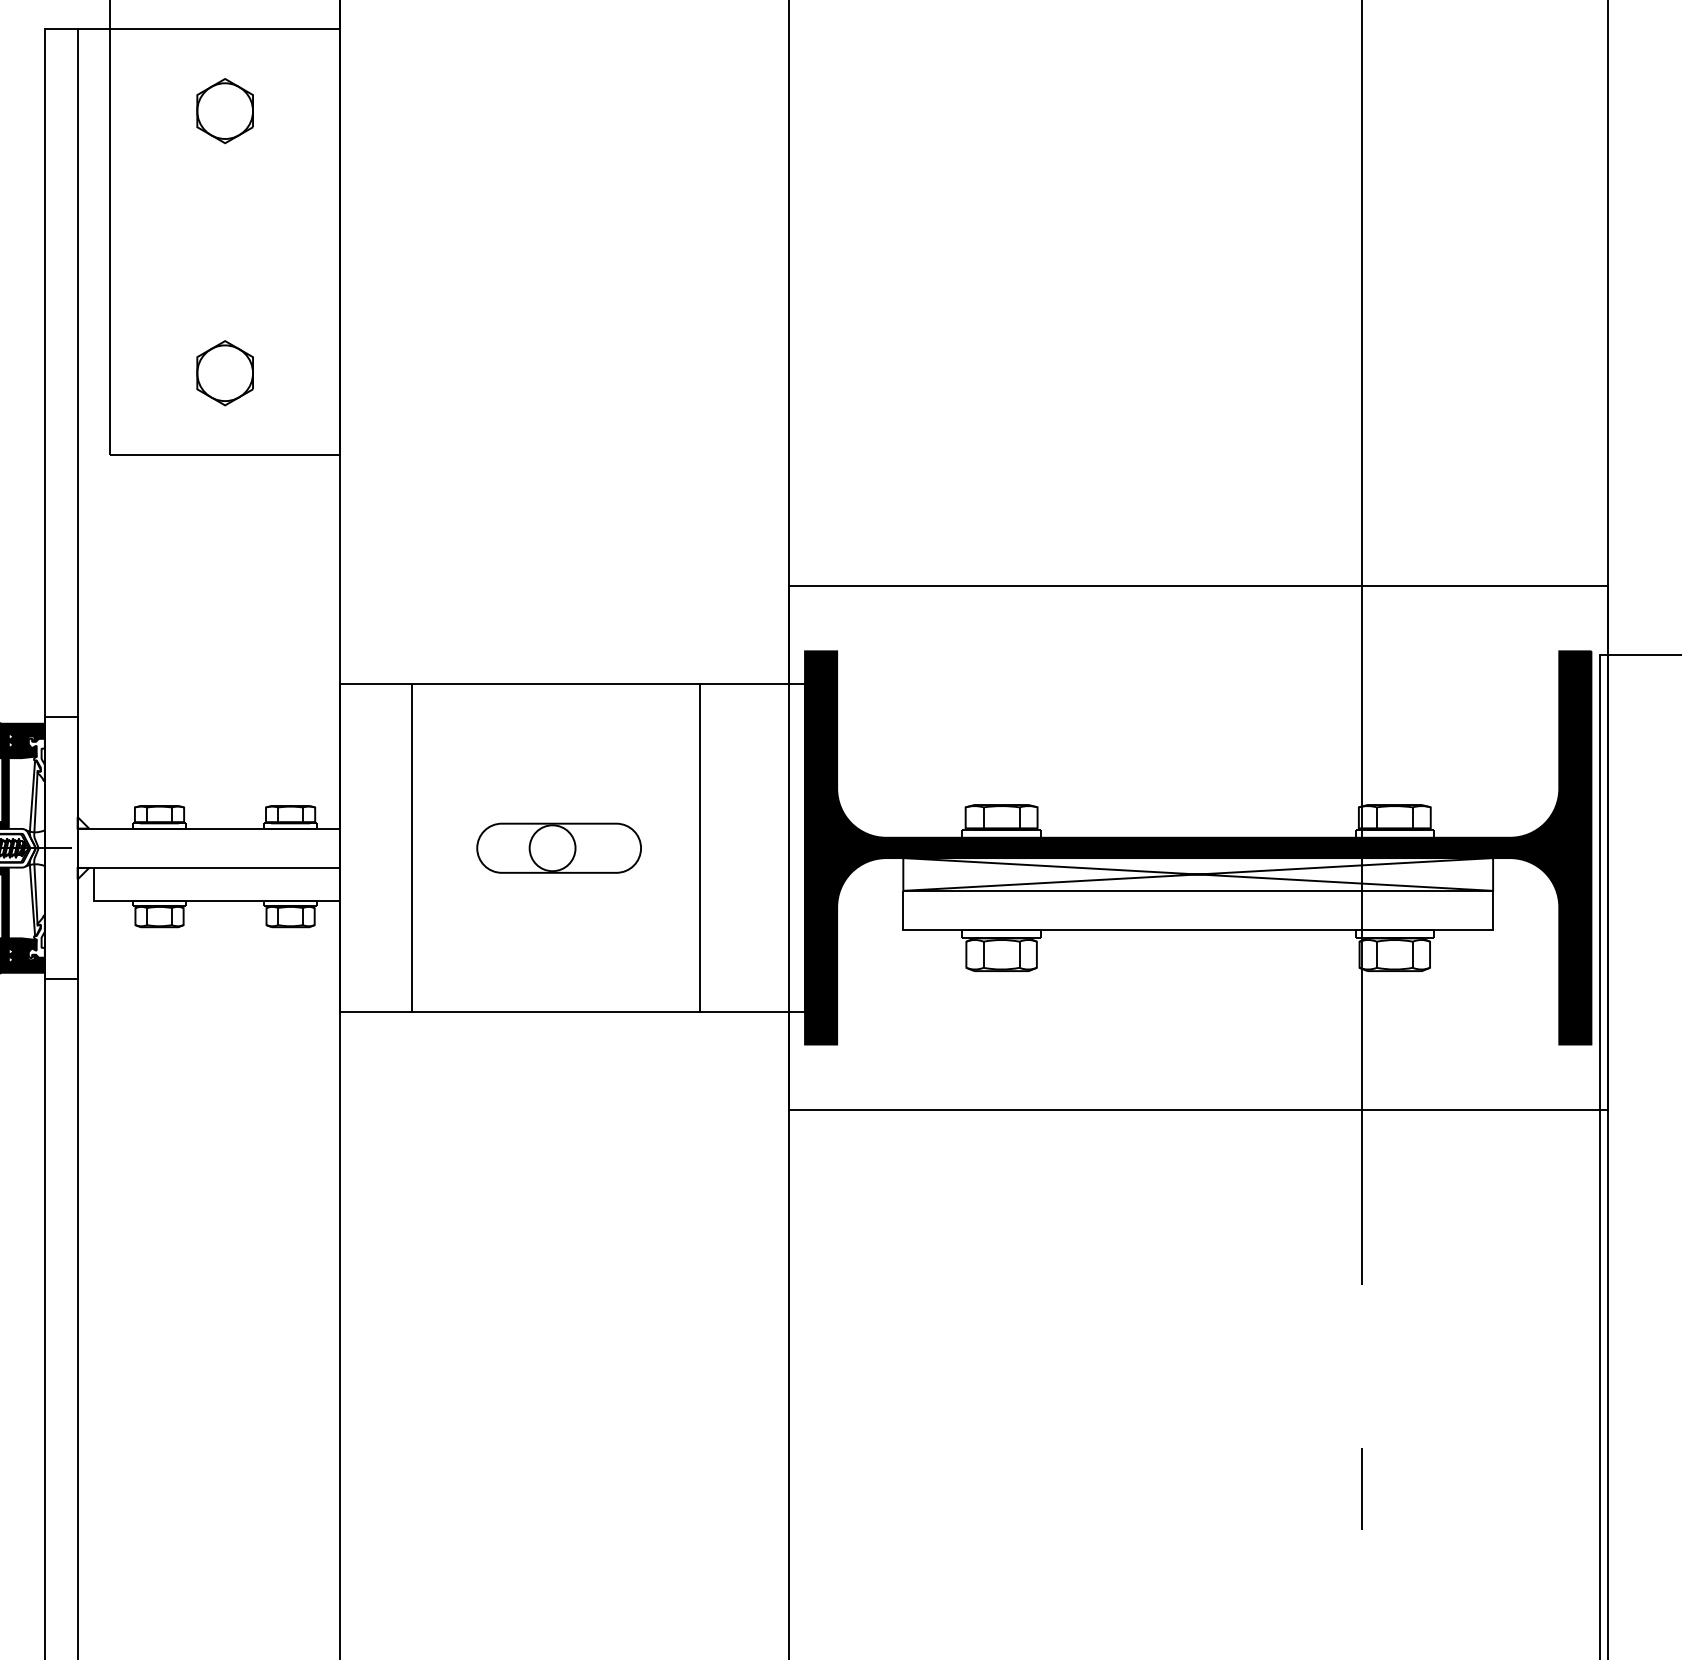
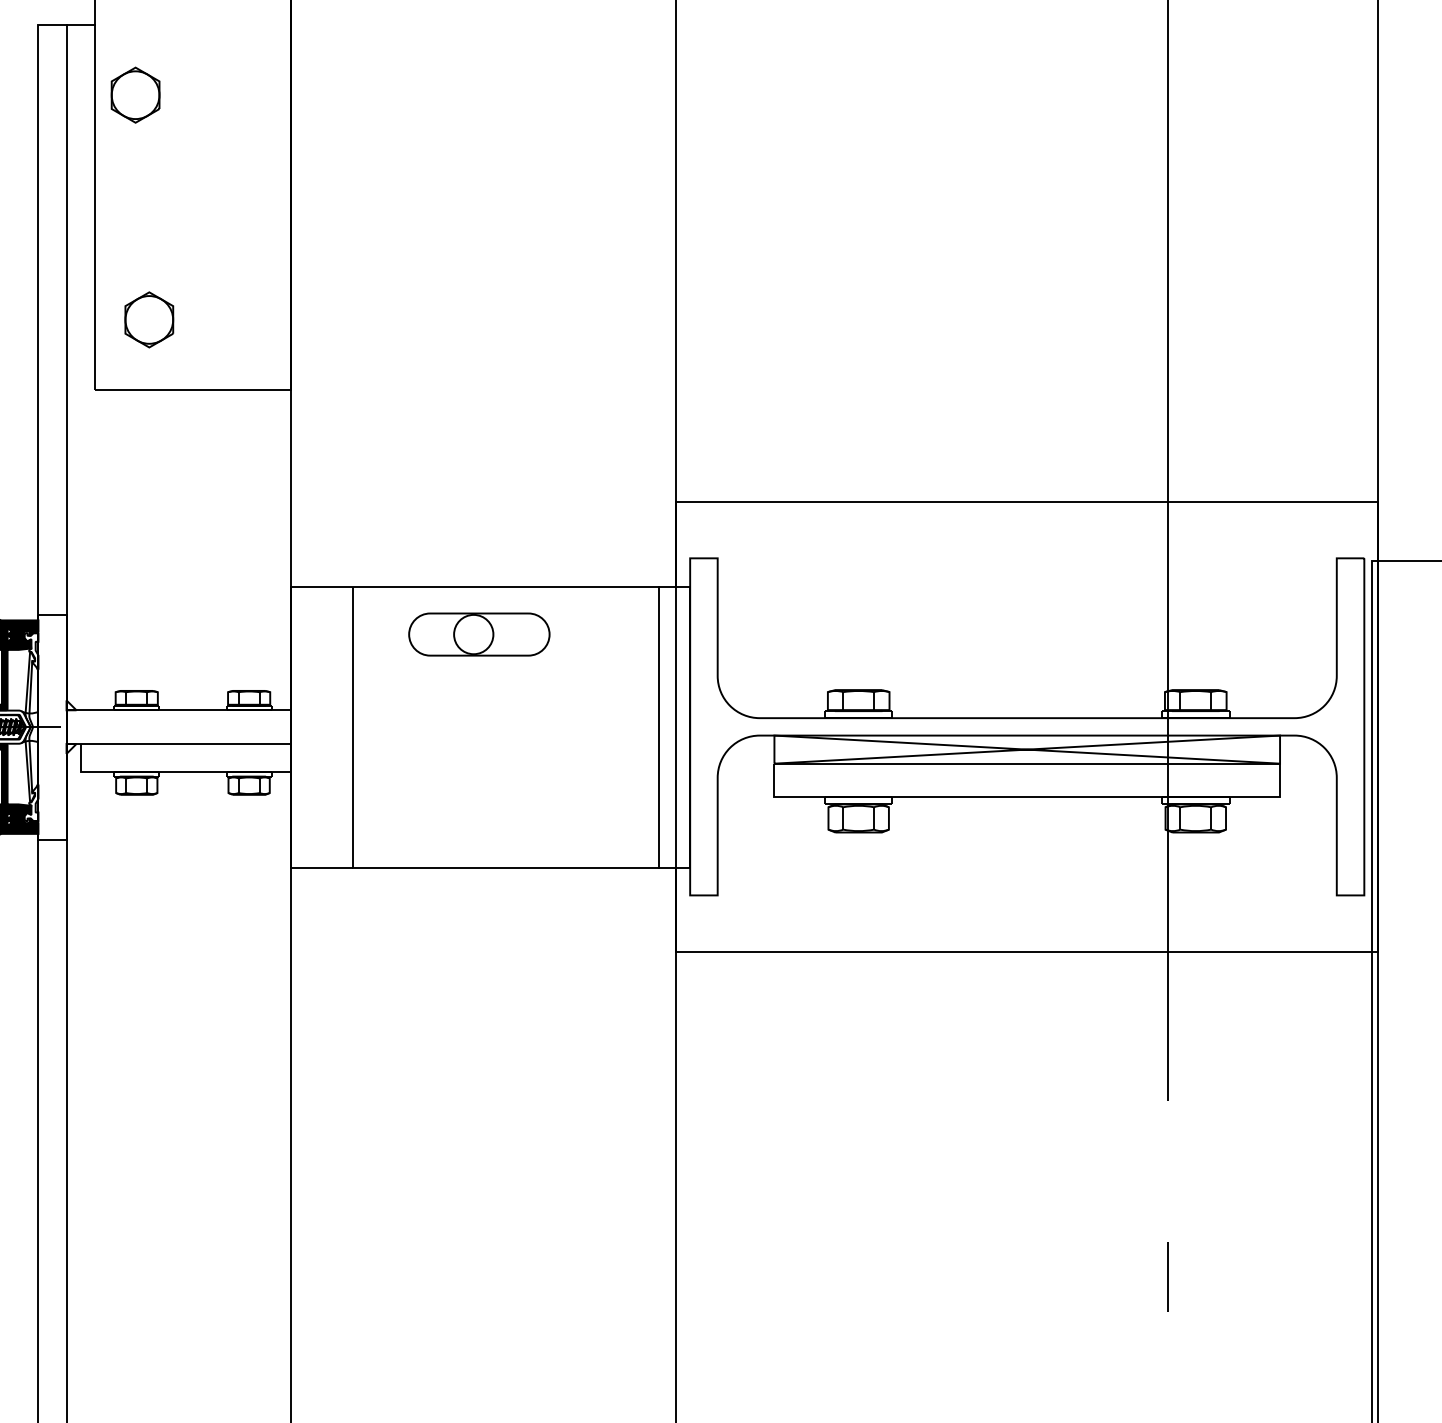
line: (224, 29) -> (192, 25), removed
part: (224, 111) -> (135, 95), moved
part: (224, 373) -> (148, 320), moved
part: (558, 847) -> (478, 633), moved
fill: (1198, 847) -> (1027, 726), removed
line: (700, 848) -> (659, 727), moved

